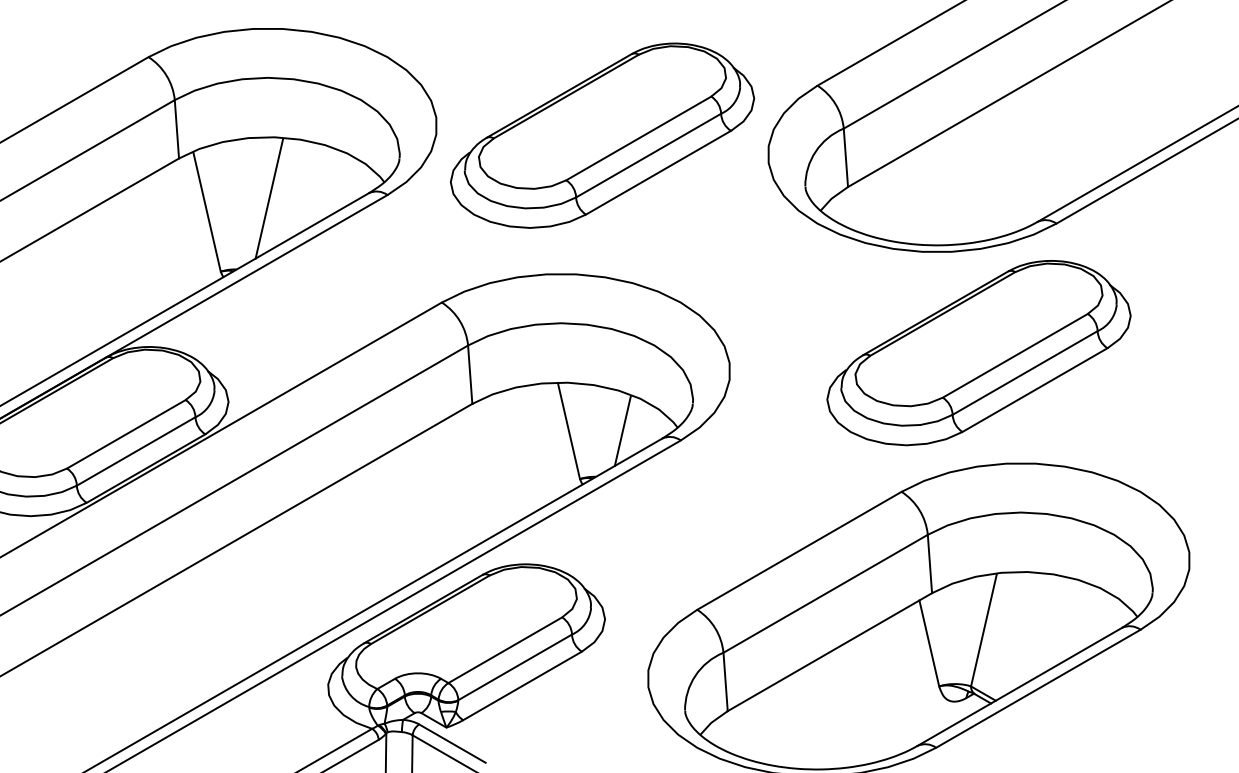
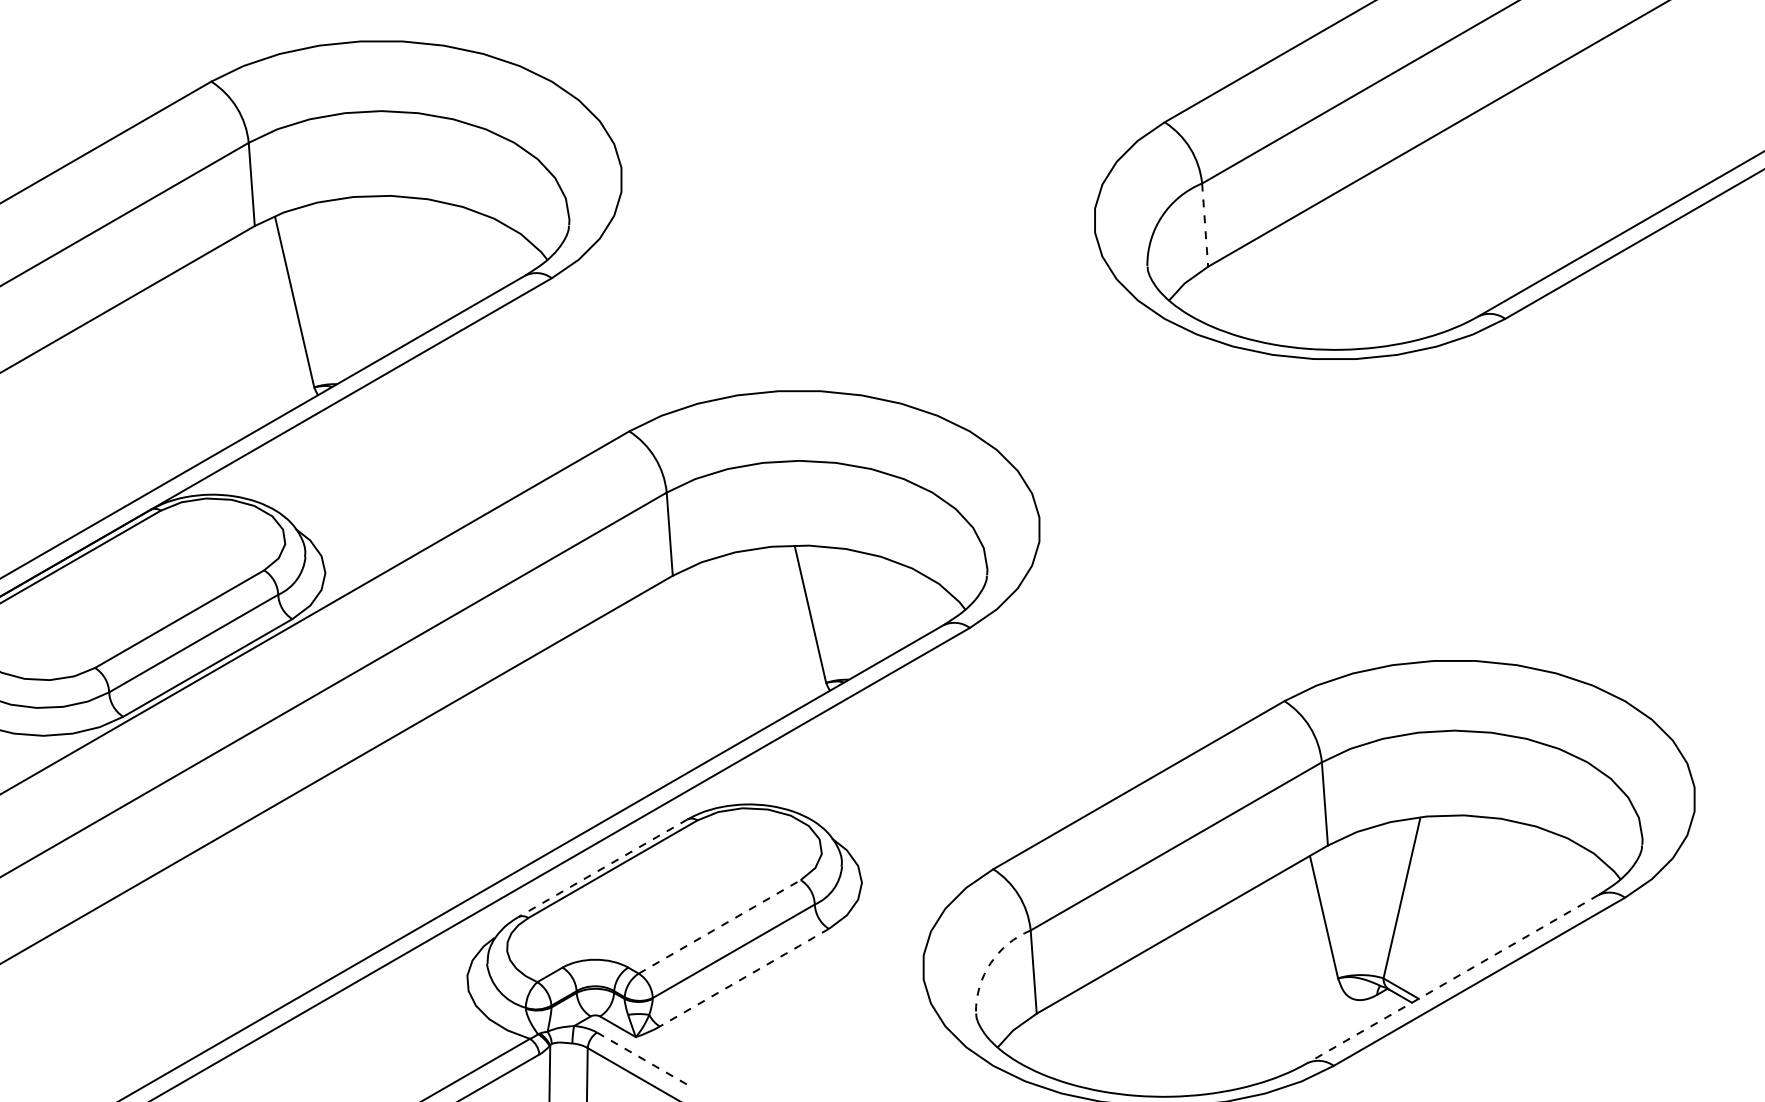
part: (602, 135) -> (858, 193), removed
line: (846, 158) -> (1205, 225), solid -> dashed
line: (269, 198) -> (383, 283), removed
part: (978, 353) -> (1394, 503), removed
line: (622, 431) -> (886, 614), removed
line: (423, 609) -> (602, 868), solid -> dashed
line: (505, 649) -> (719, 926), solid -> dashed
arc: (695, 675) -> (990, 963), solid -> dashed
line: (522, 685) -> (744, 977), solid -> dashed
line: (1019, 687) -> (1452, 979), solid -> dashed
line: (452, 743) -> (644, 1059), solid -> dashed

